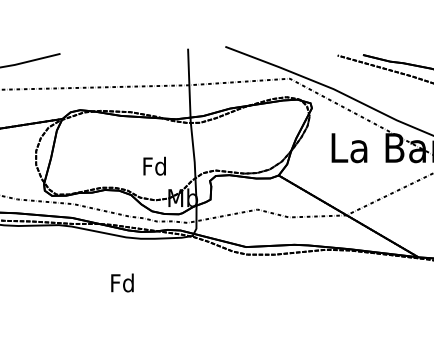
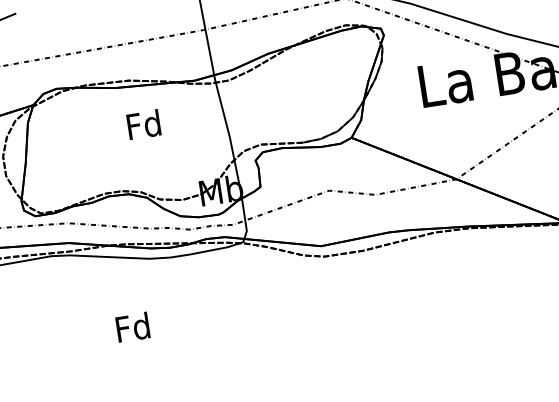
text: (154, 165) -> (143, 123), moved
text: (122, 282) -> (132, 326), moved

